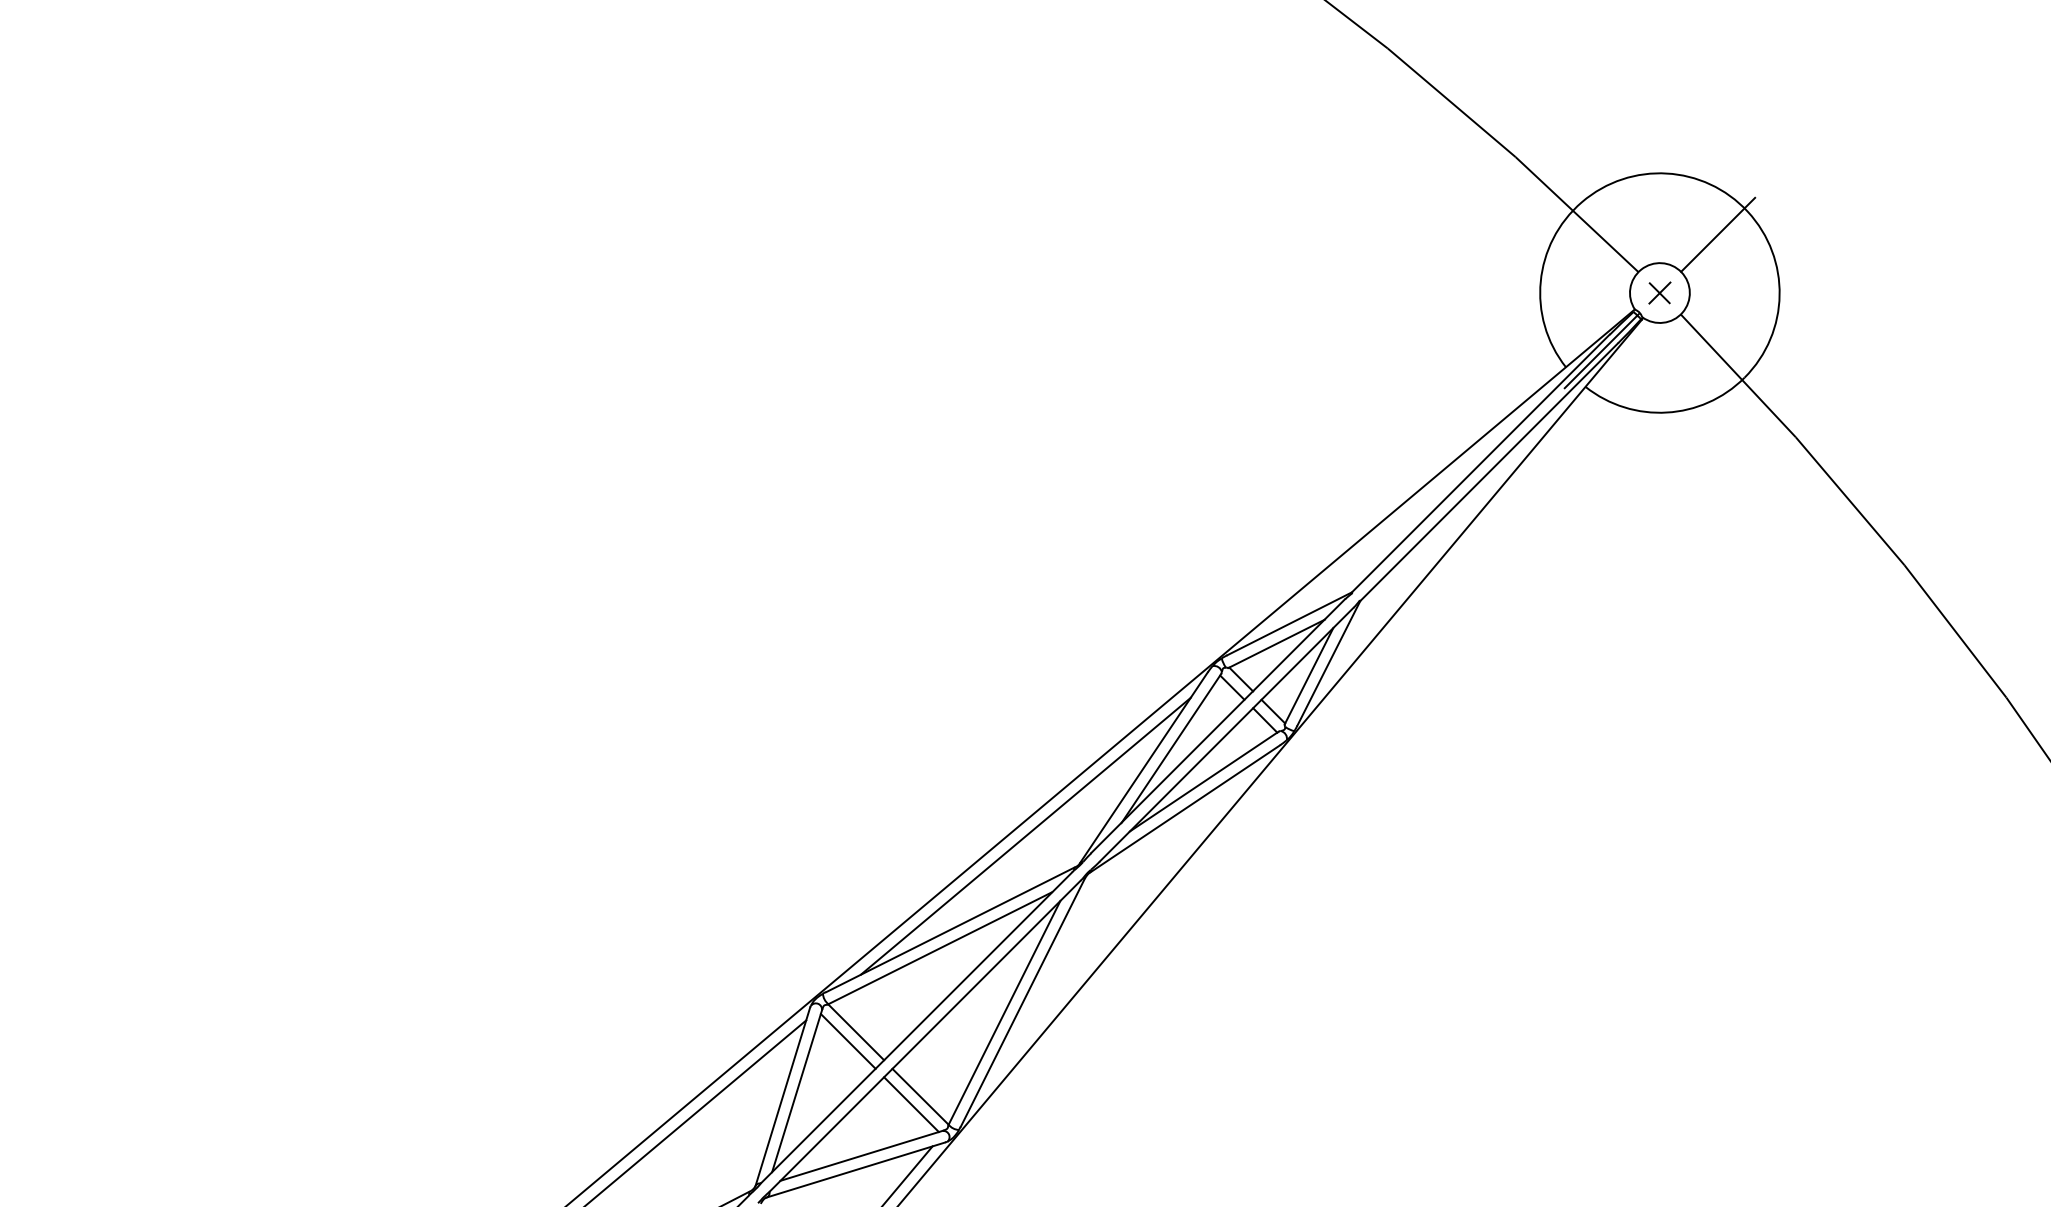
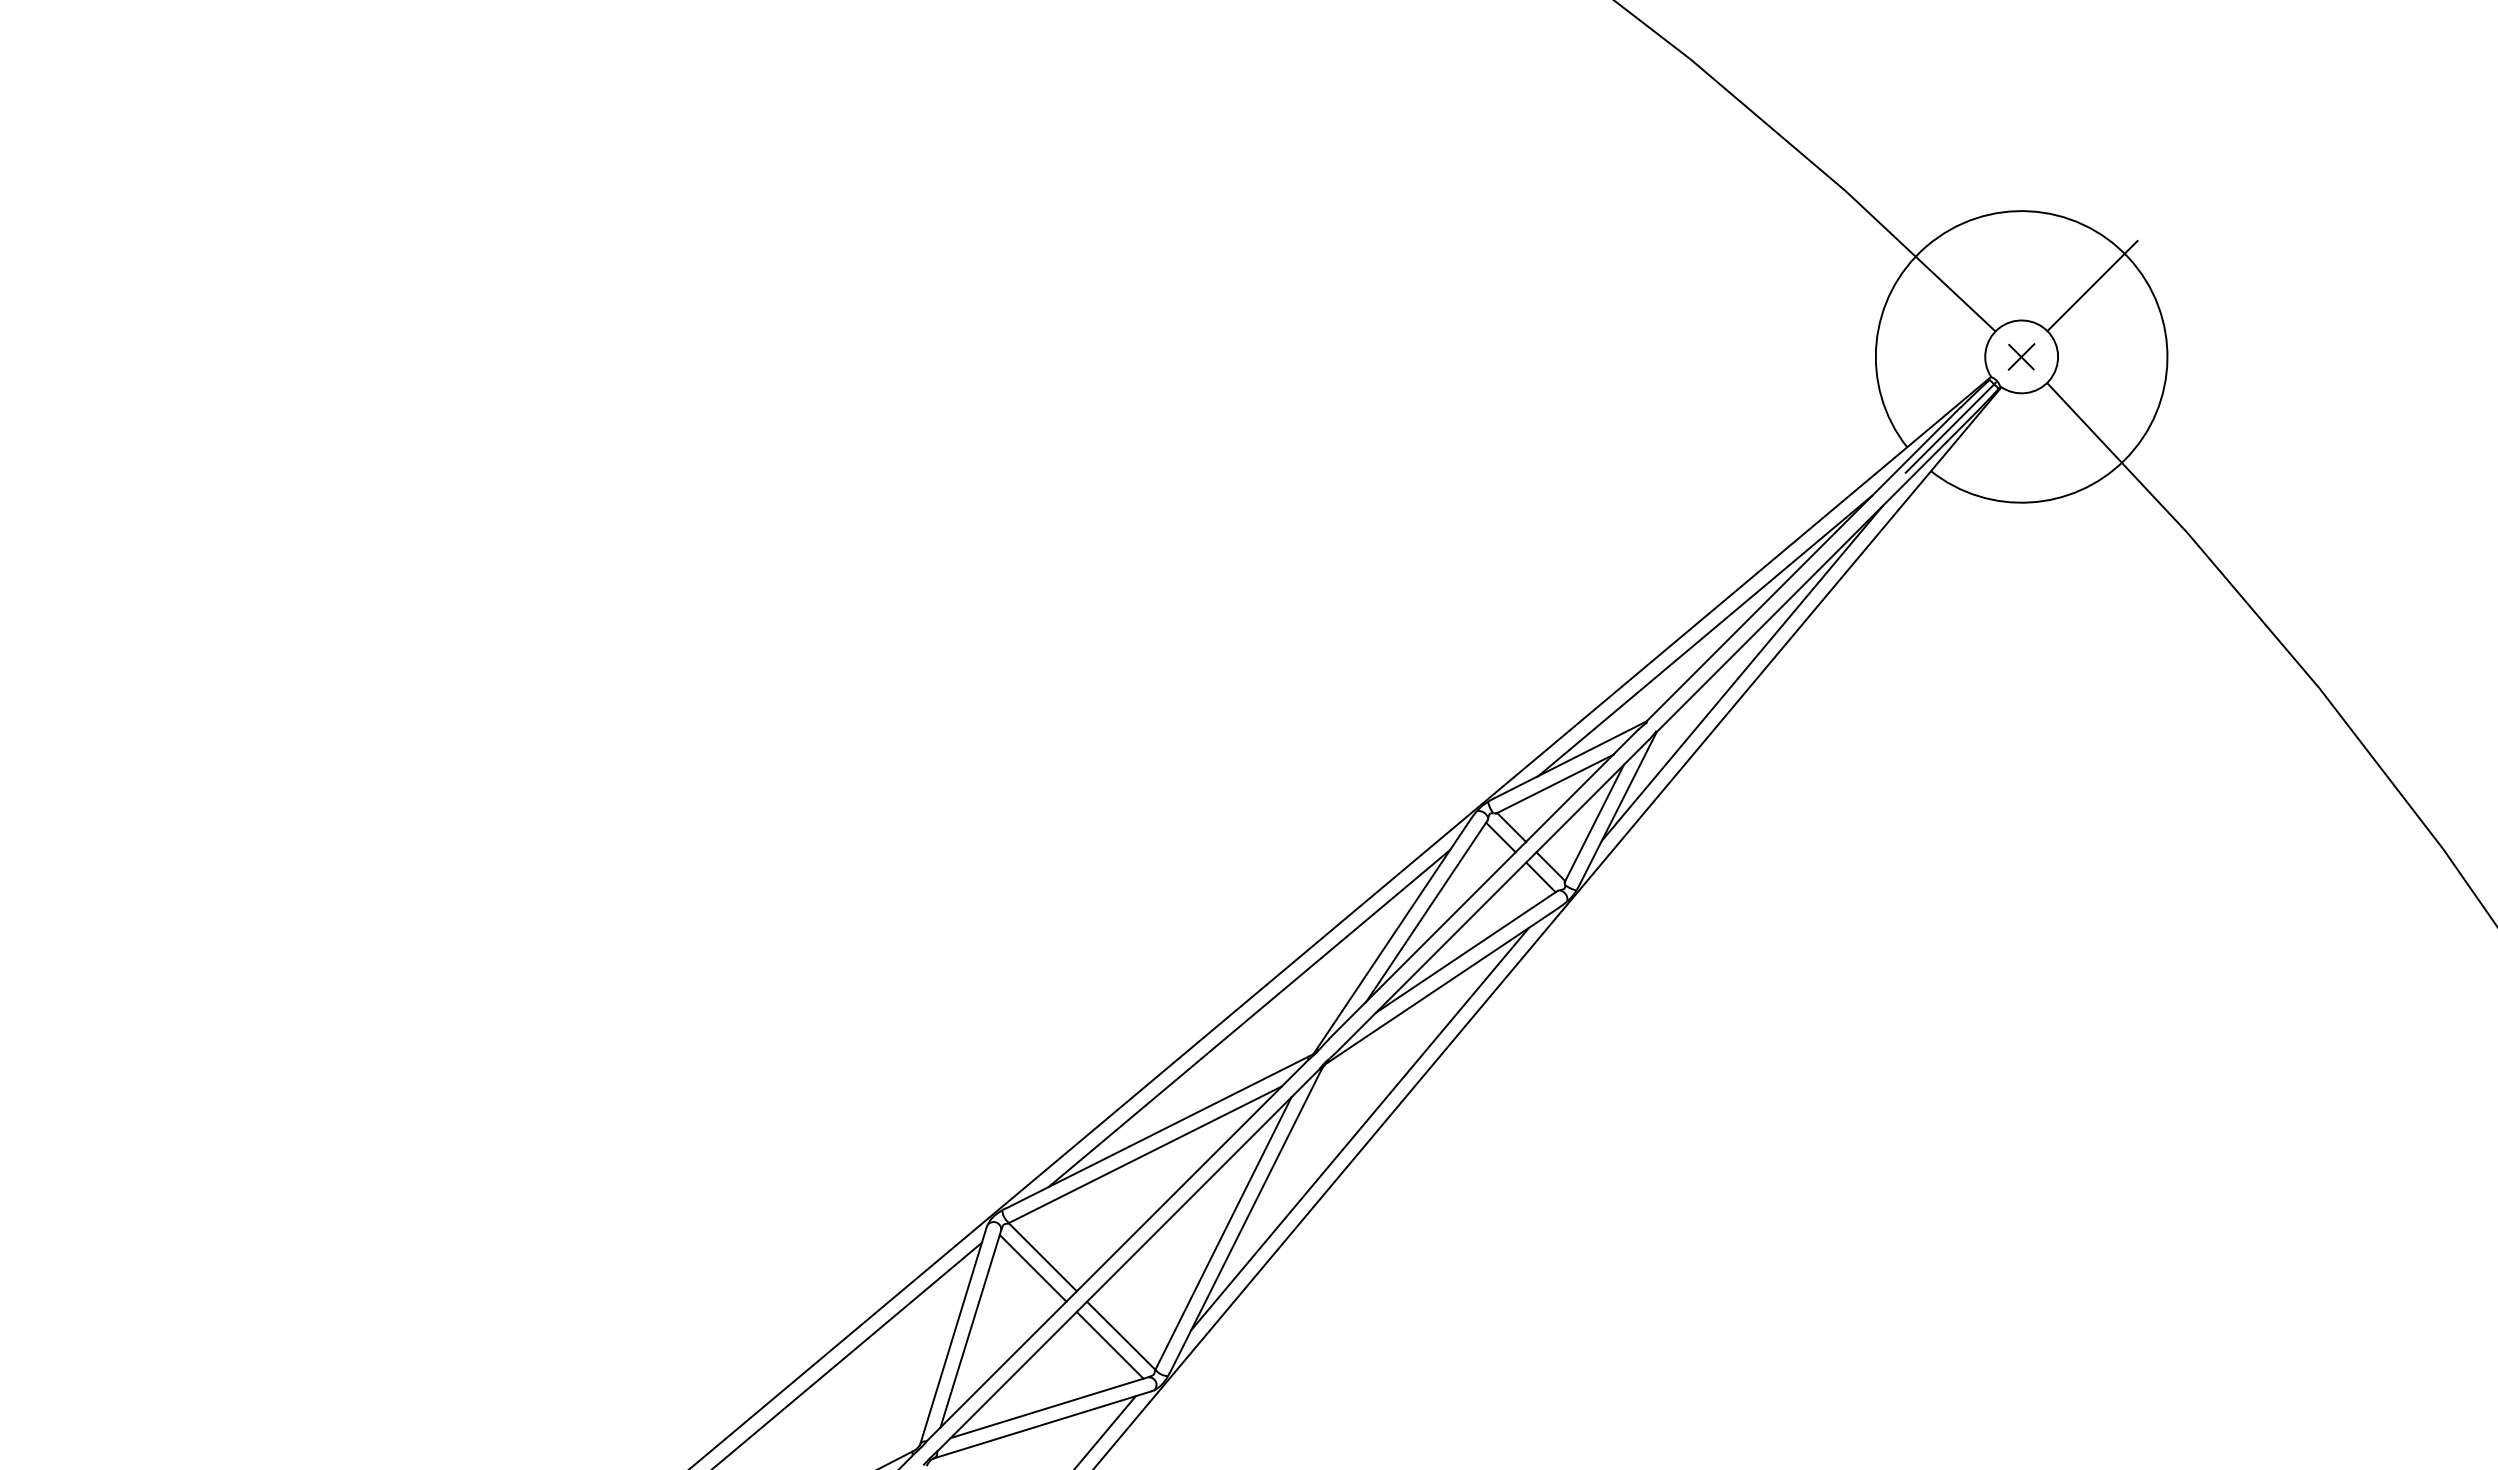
line: (1399, 521) -> (1704, 635), added
line: (1430, 553) -> (1742, 673), added
line: (1116, 926) -> (1359, 1128), added

